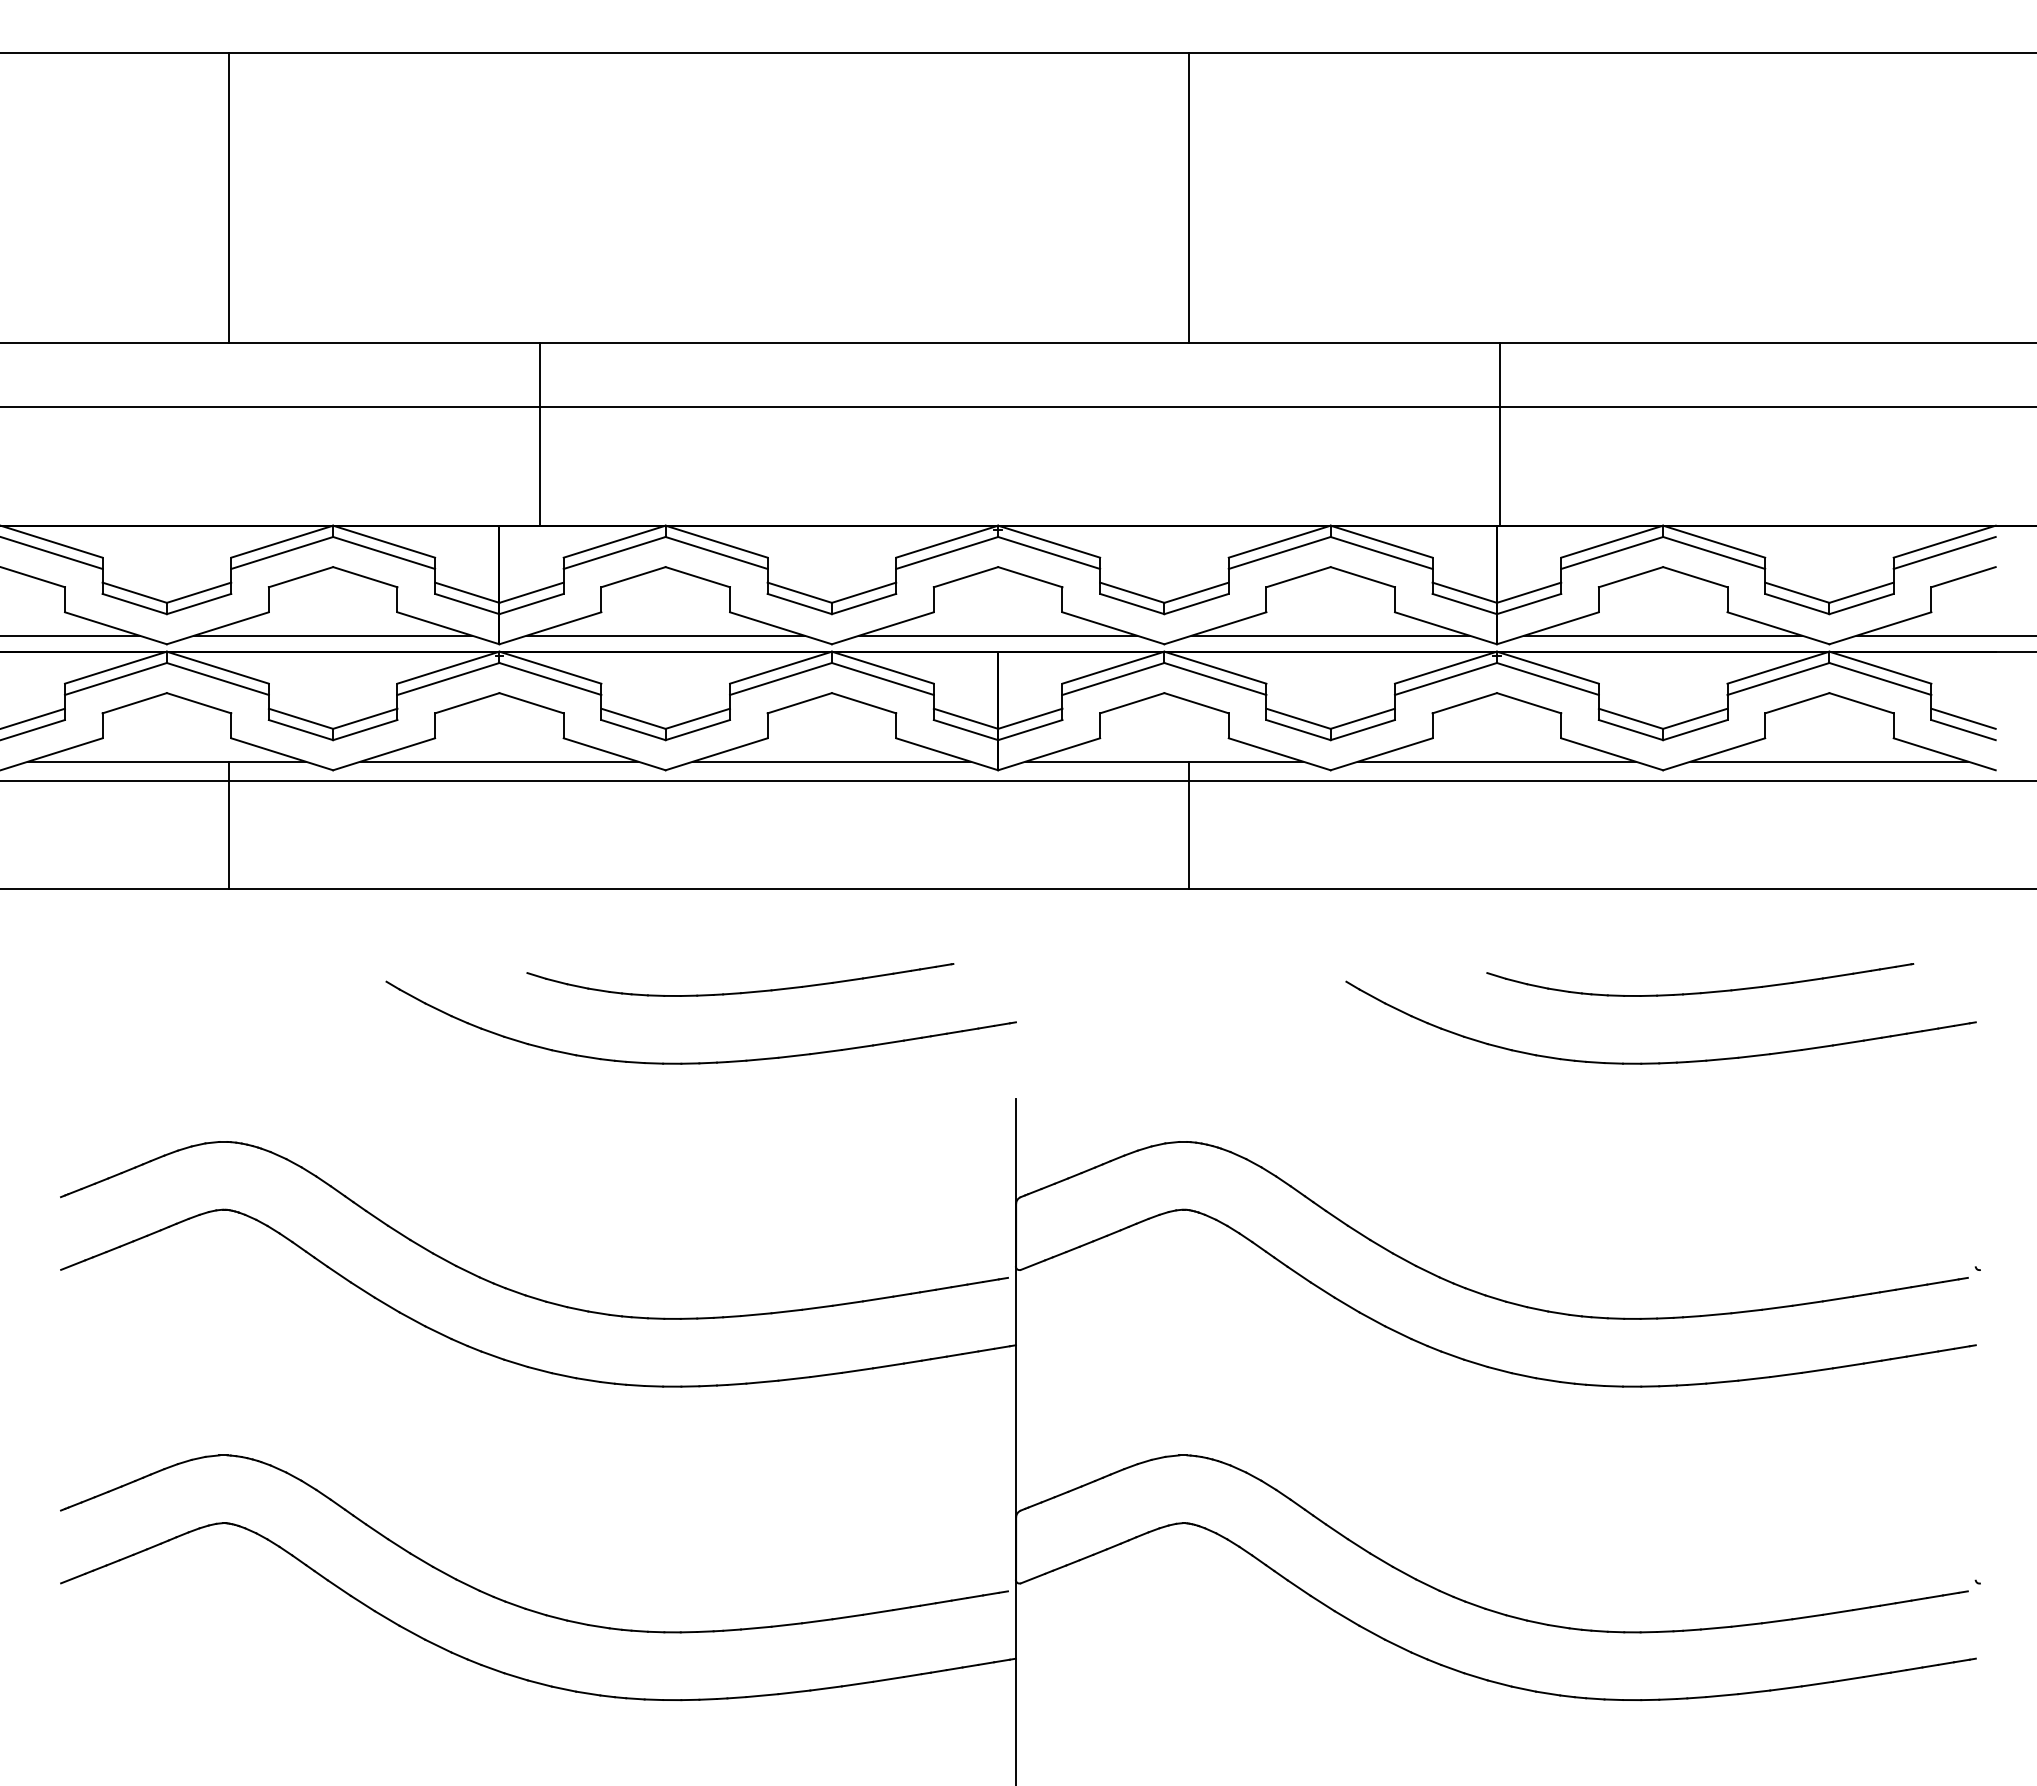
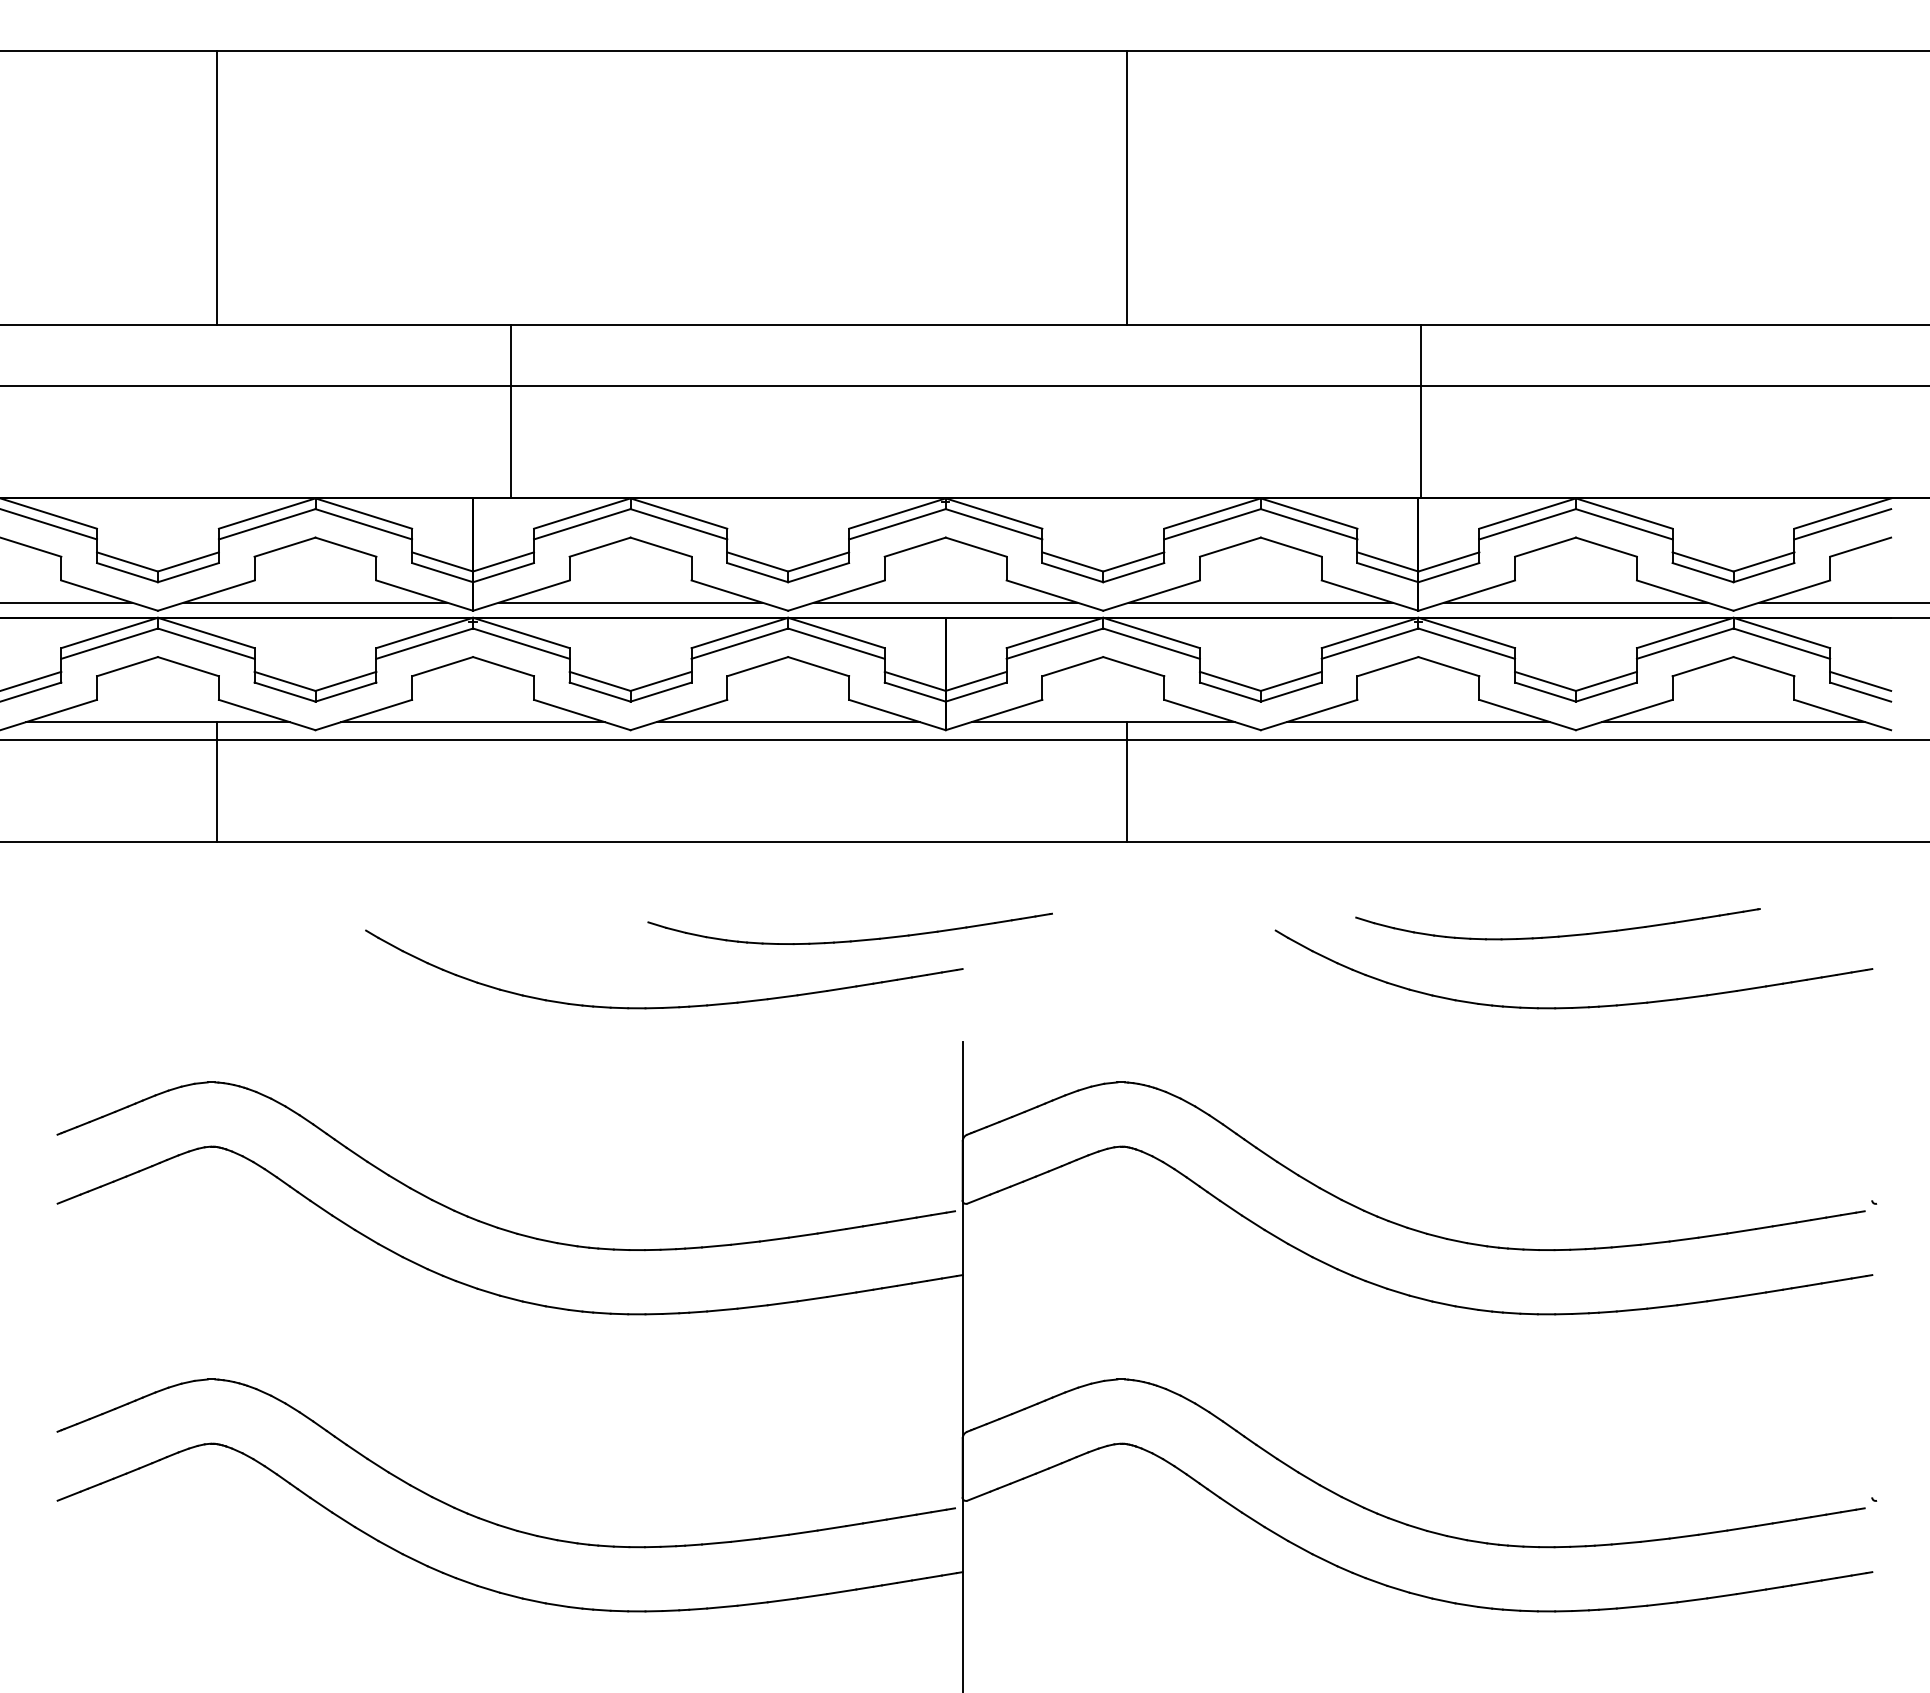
part: (745, 991) -> (855, 939), moved
part: (1704, 991) -> (1562, 935), moved

